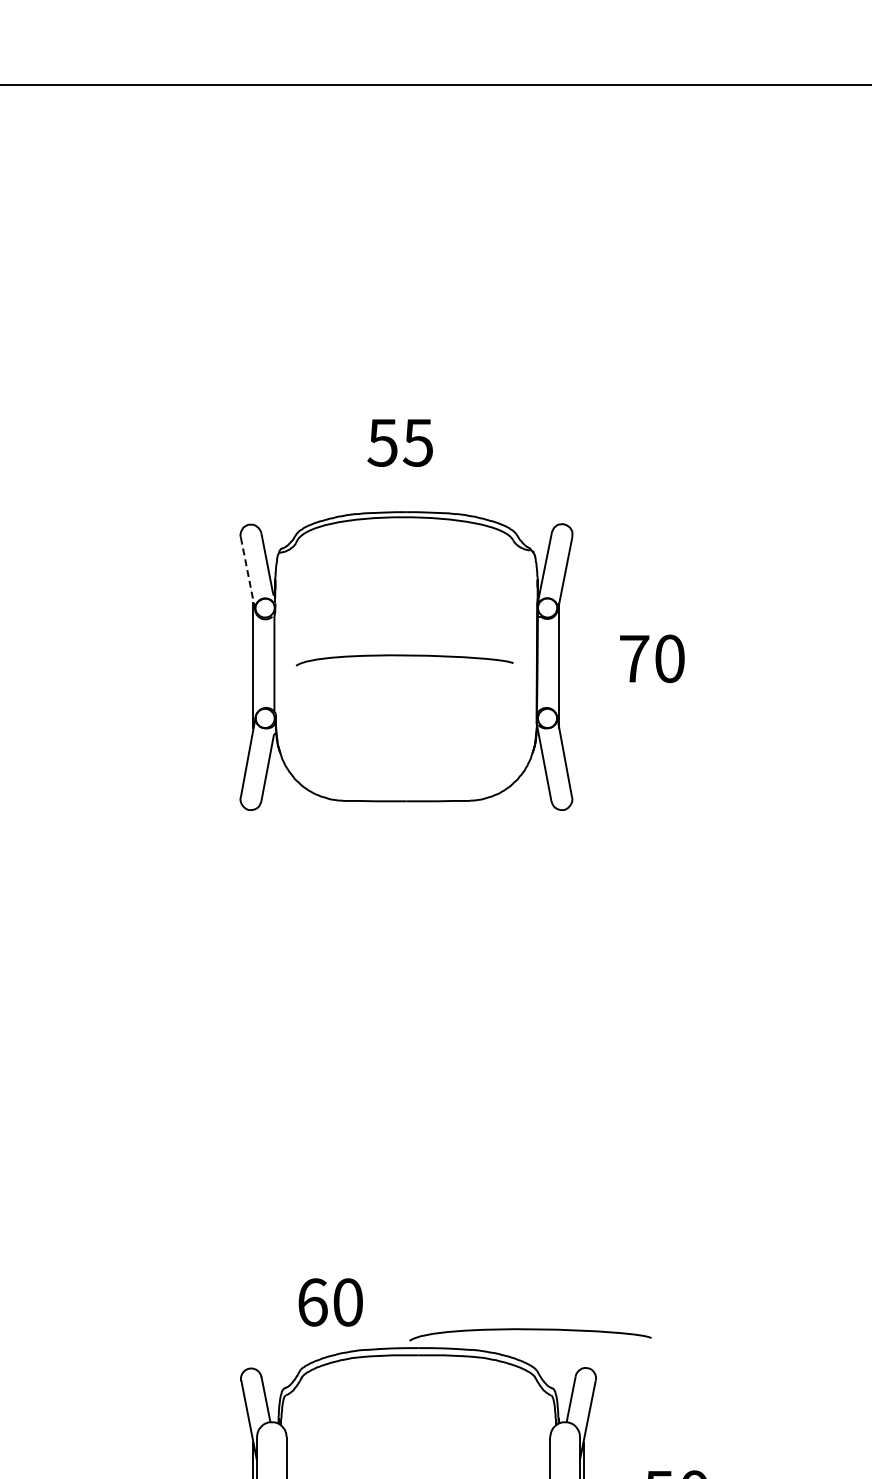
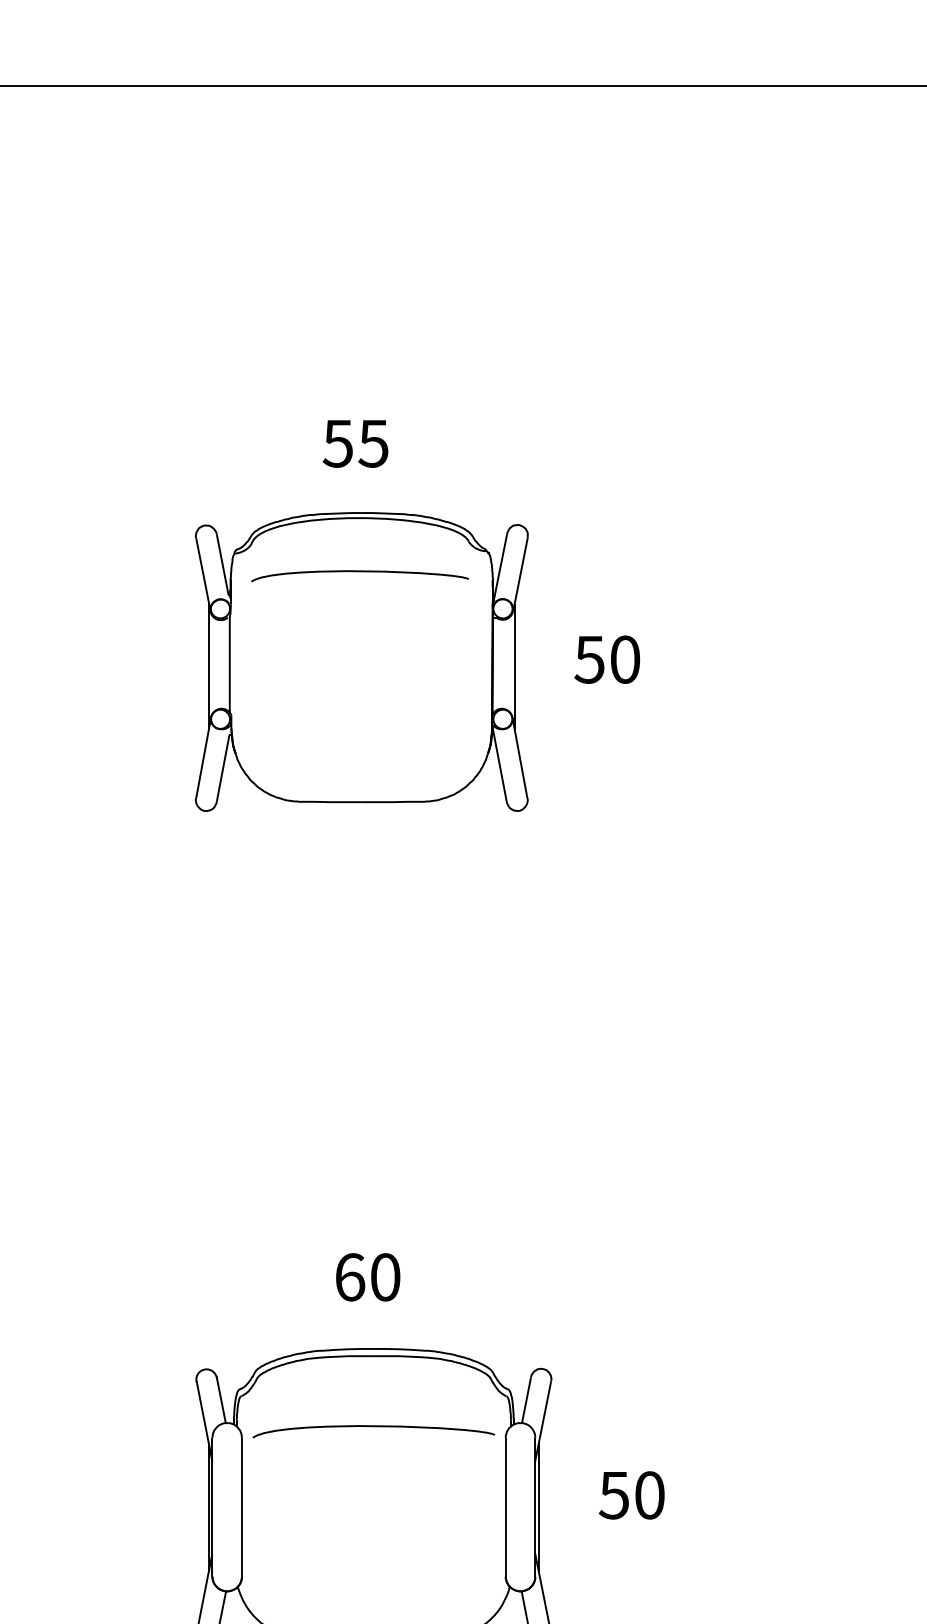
line: (248, 574) -> (203, 575), dashed -> solid
curve: (404, 656) -> (359, 572), moved
text: (634, 658) -> (589, 659), 70 -> 50
text: (331, 1302) -> (368, 1277), moved
curve: (530, 1330) -> (373, 1427), moved

